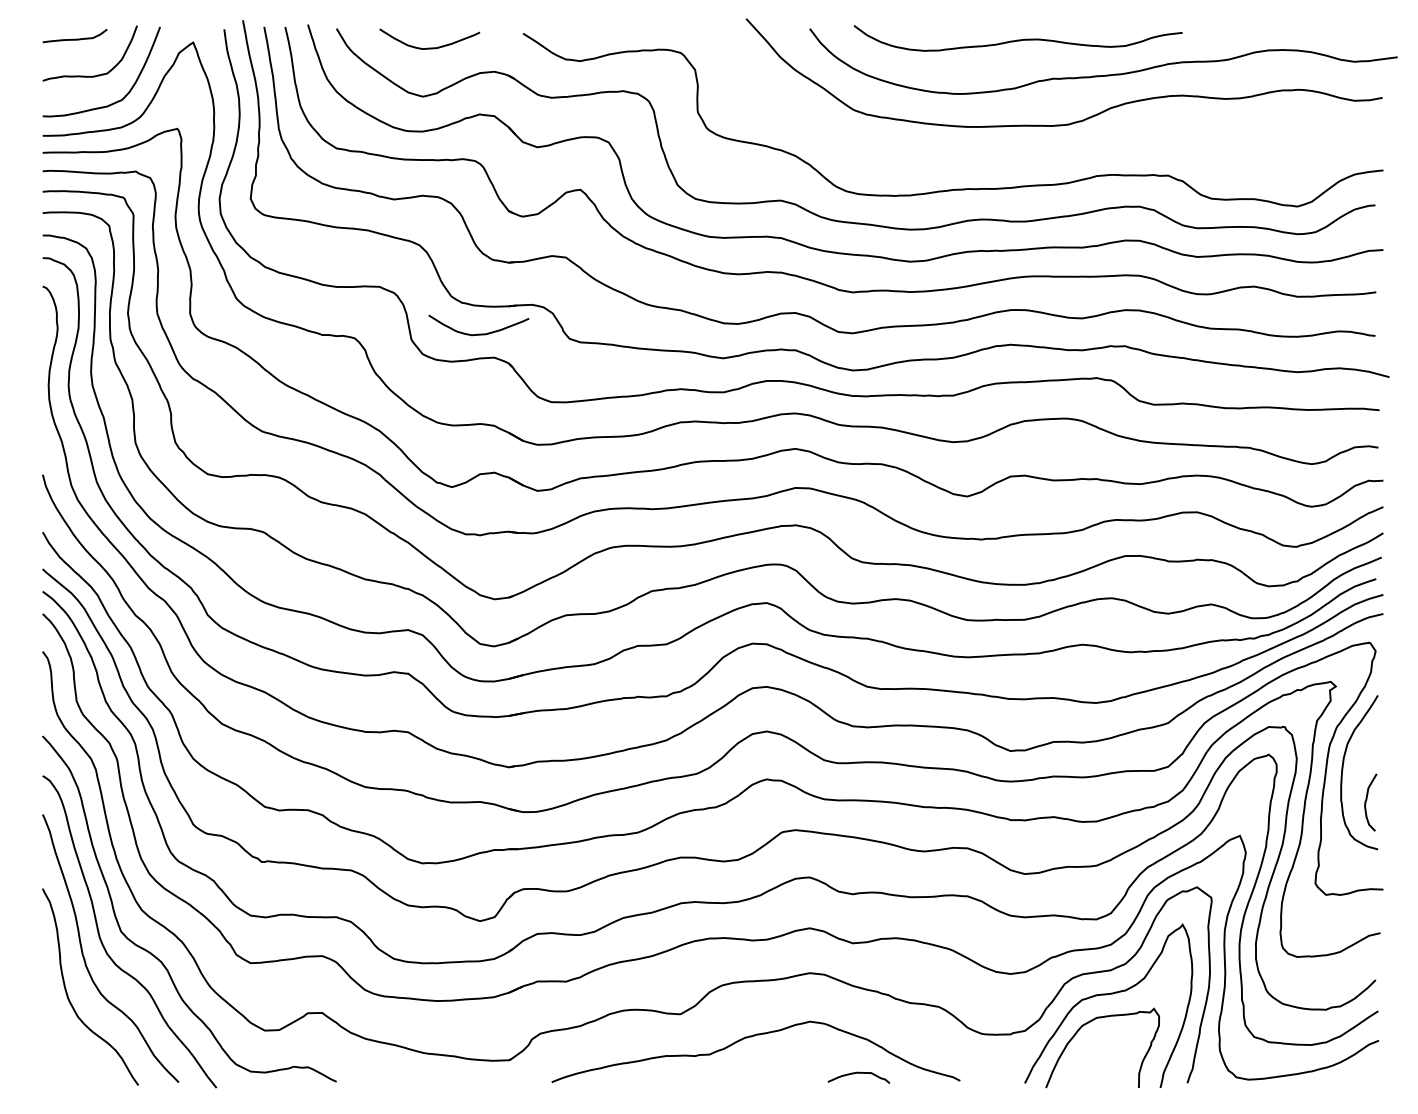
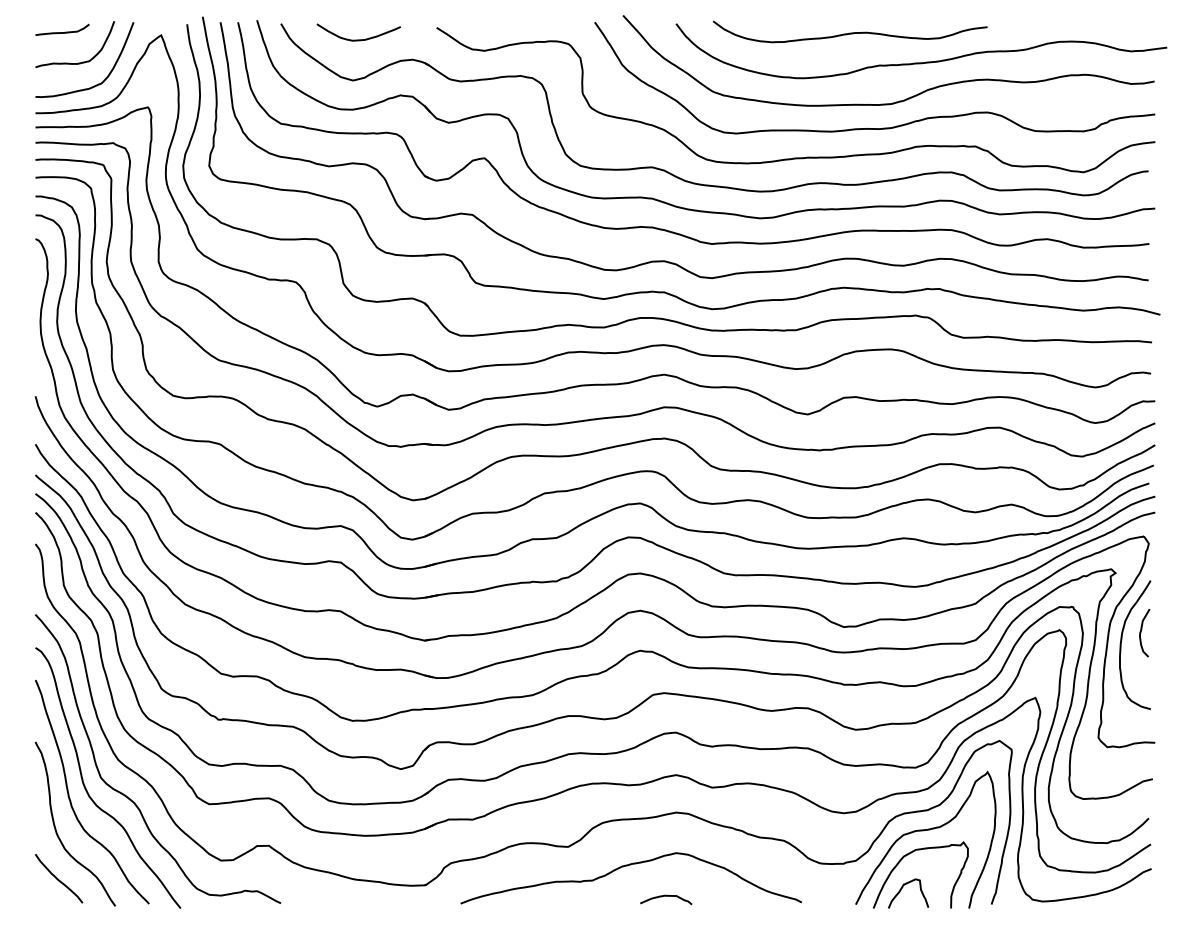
curve: (1058, 152) -> (883, 127), added
curve: (478, 333) -> (399, 278), removed
curve: (1366, 803) -> (1141, 633), moved
curve: (70, 1052) -> (58, 878), added
curve: (1079, 1066) -> (901, 890), added
curve: (859, 1073) -> (666, 896), moved

